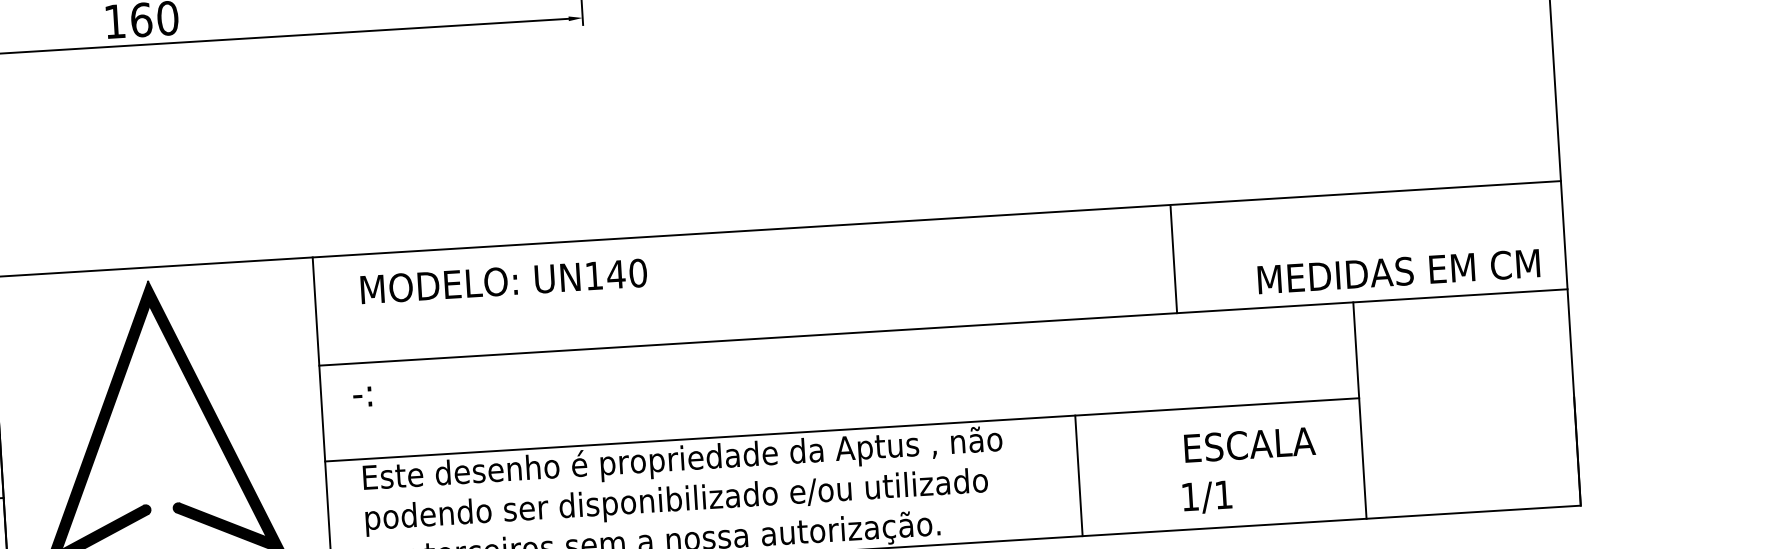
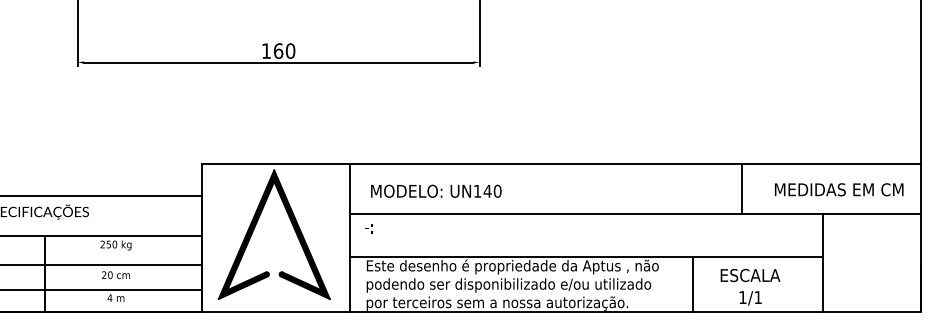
text: (1399, 271) -> (839, 189), moved
text: (504, 279) -> (436, 190), moved
text: (1249, 444) -> (750, 275), moved

